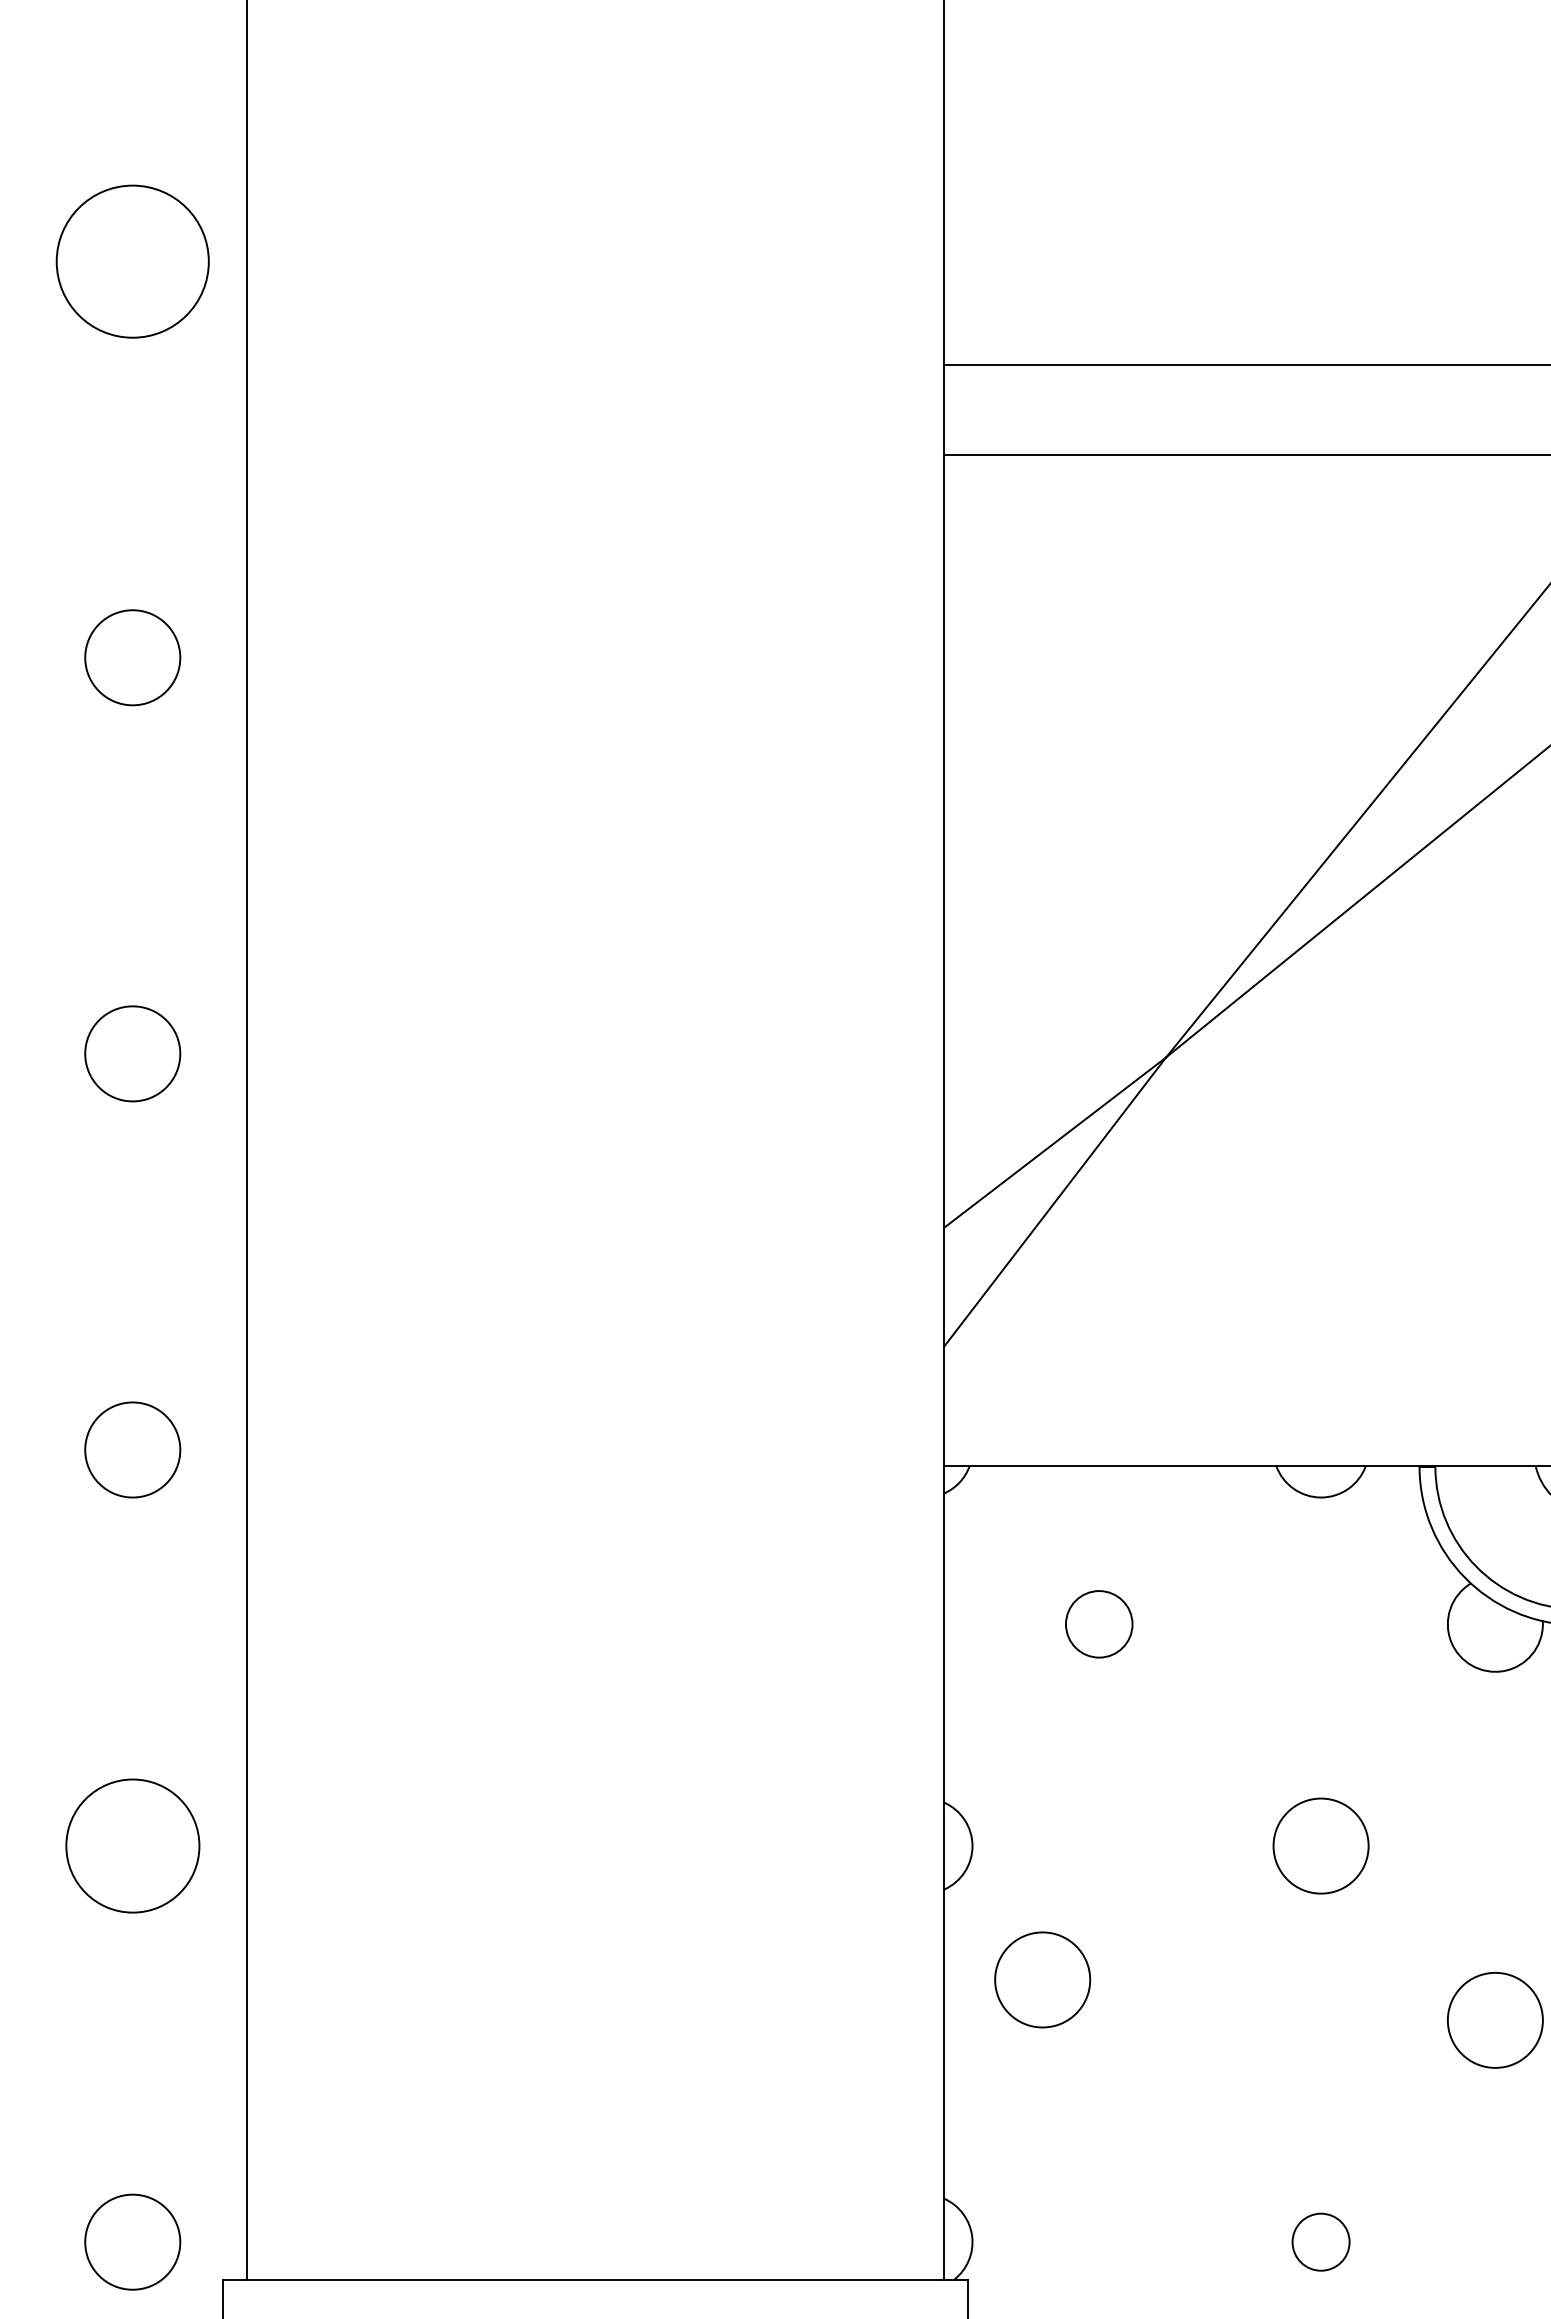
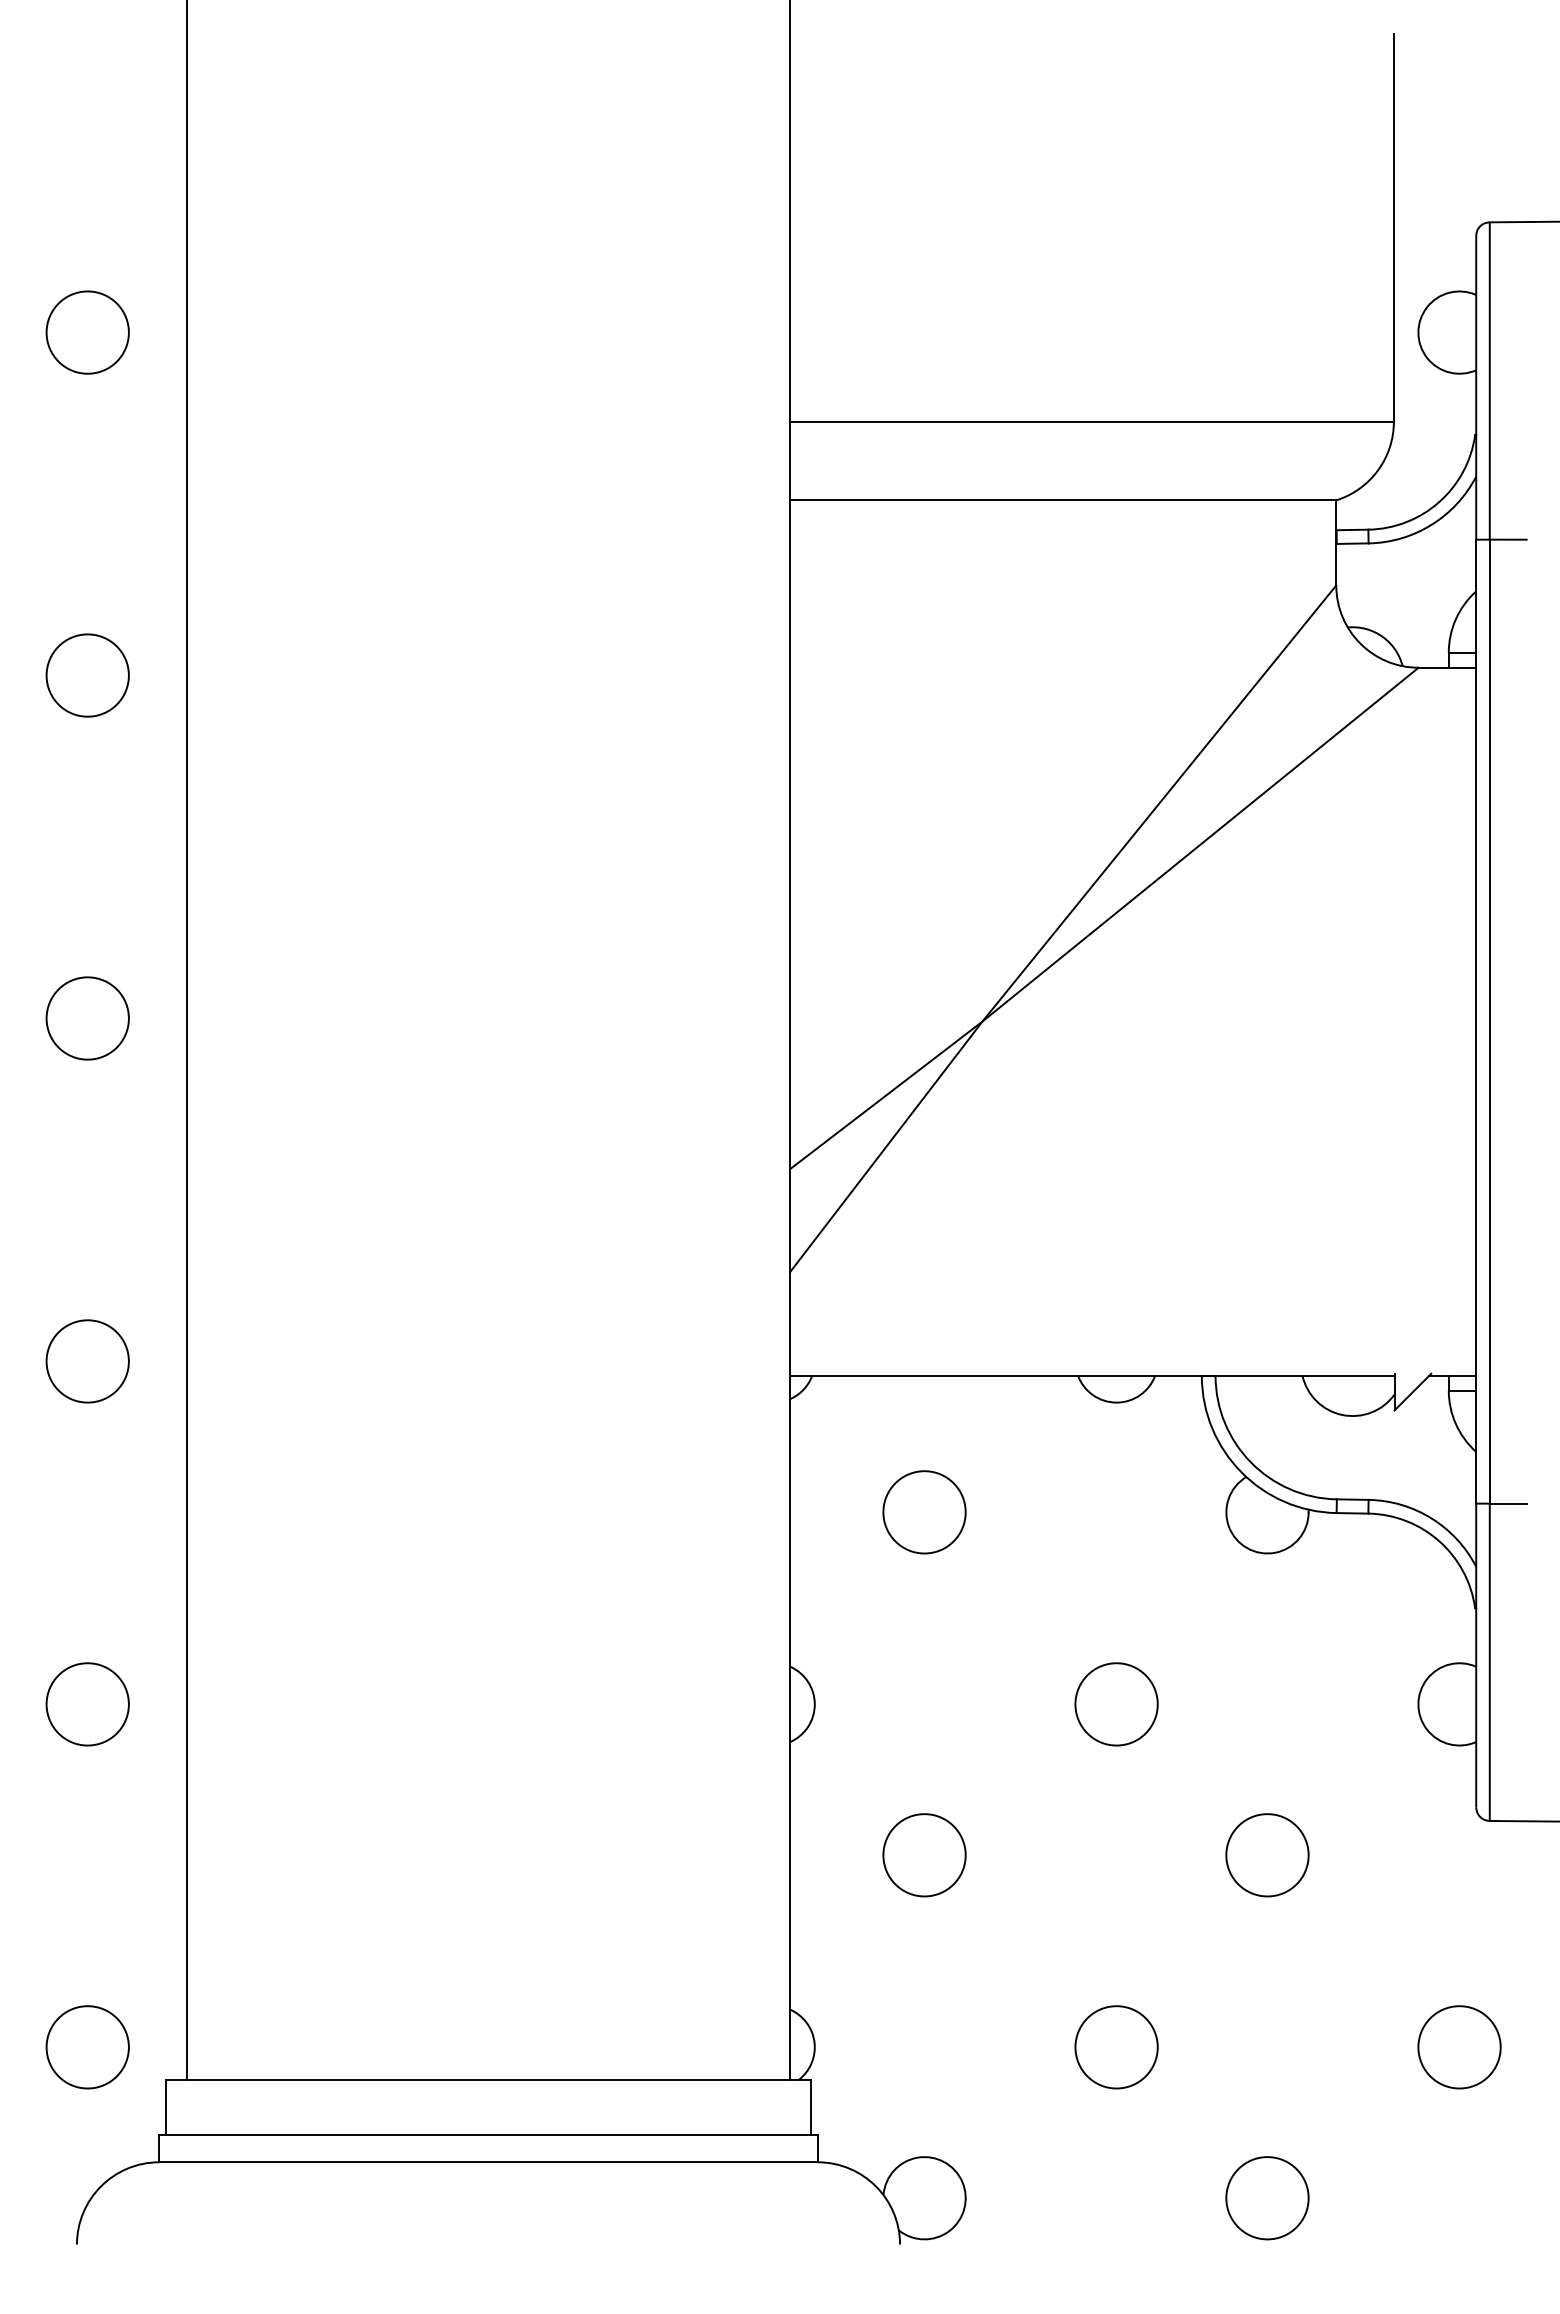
circle: (132, 261) -> (87, 332), size x0.62
circle: (1099, 1624) -> (924, 1512), size x1.43
circle: (132, 1846) -> (87, 1704), size x0.71
circle: (1042, 1980) -> (924, 1855), moved
circle: (1320, 2242) -> (1116, 2047), size x1.67

